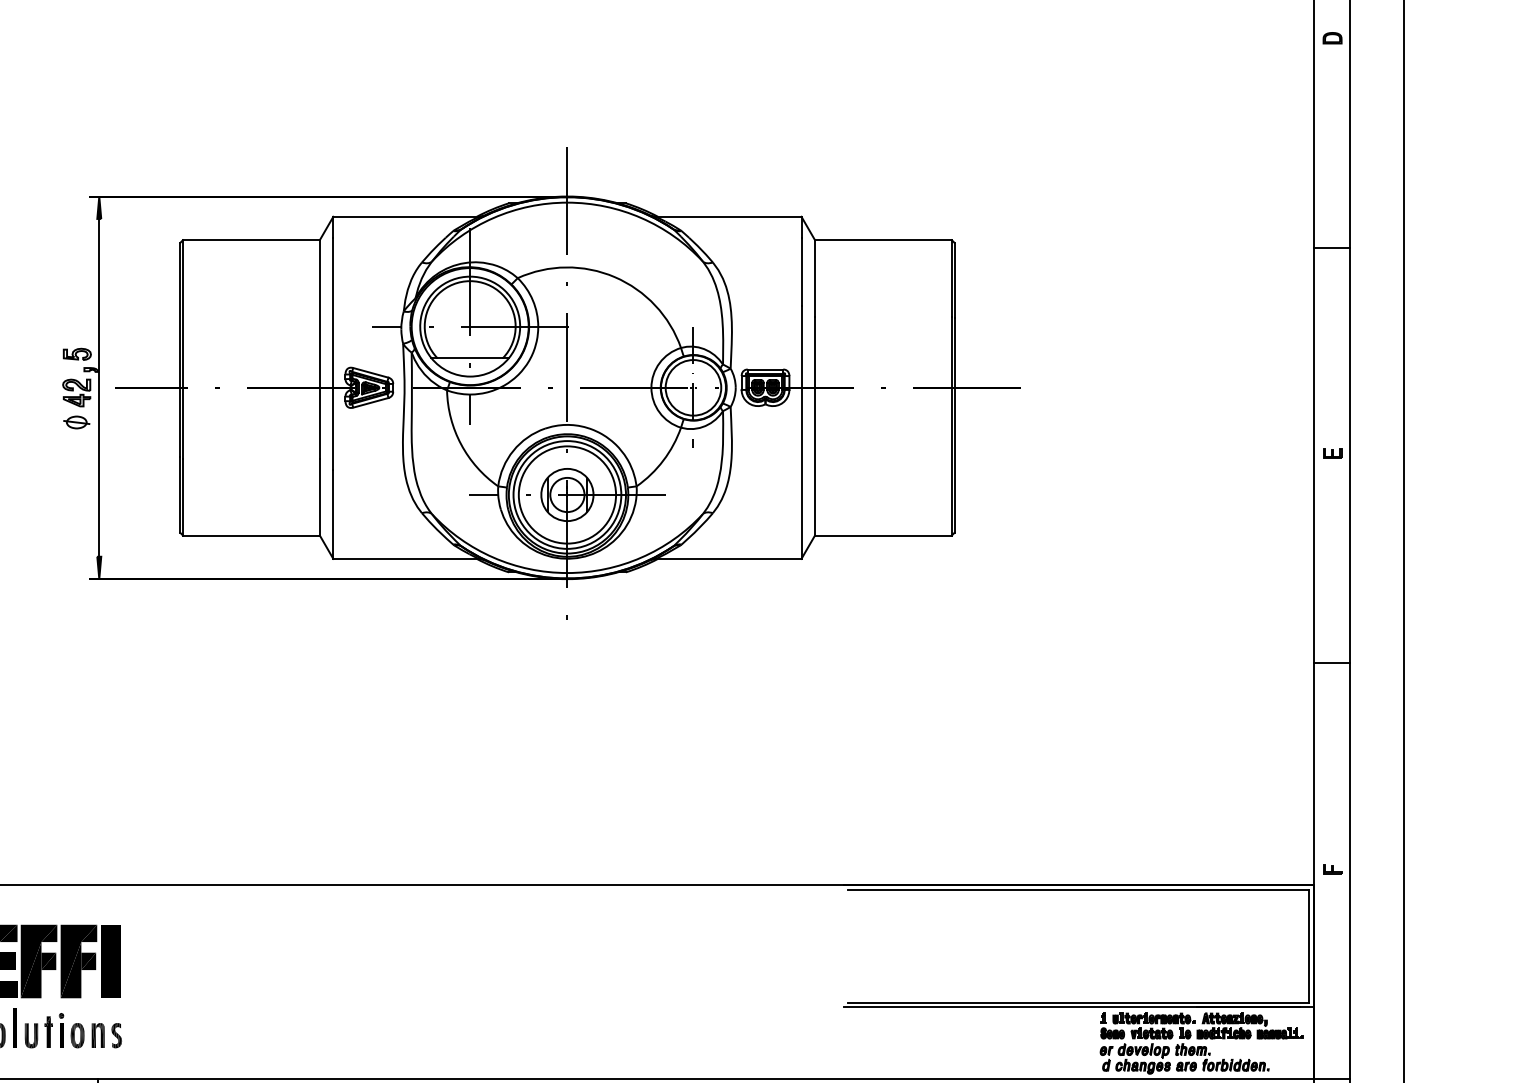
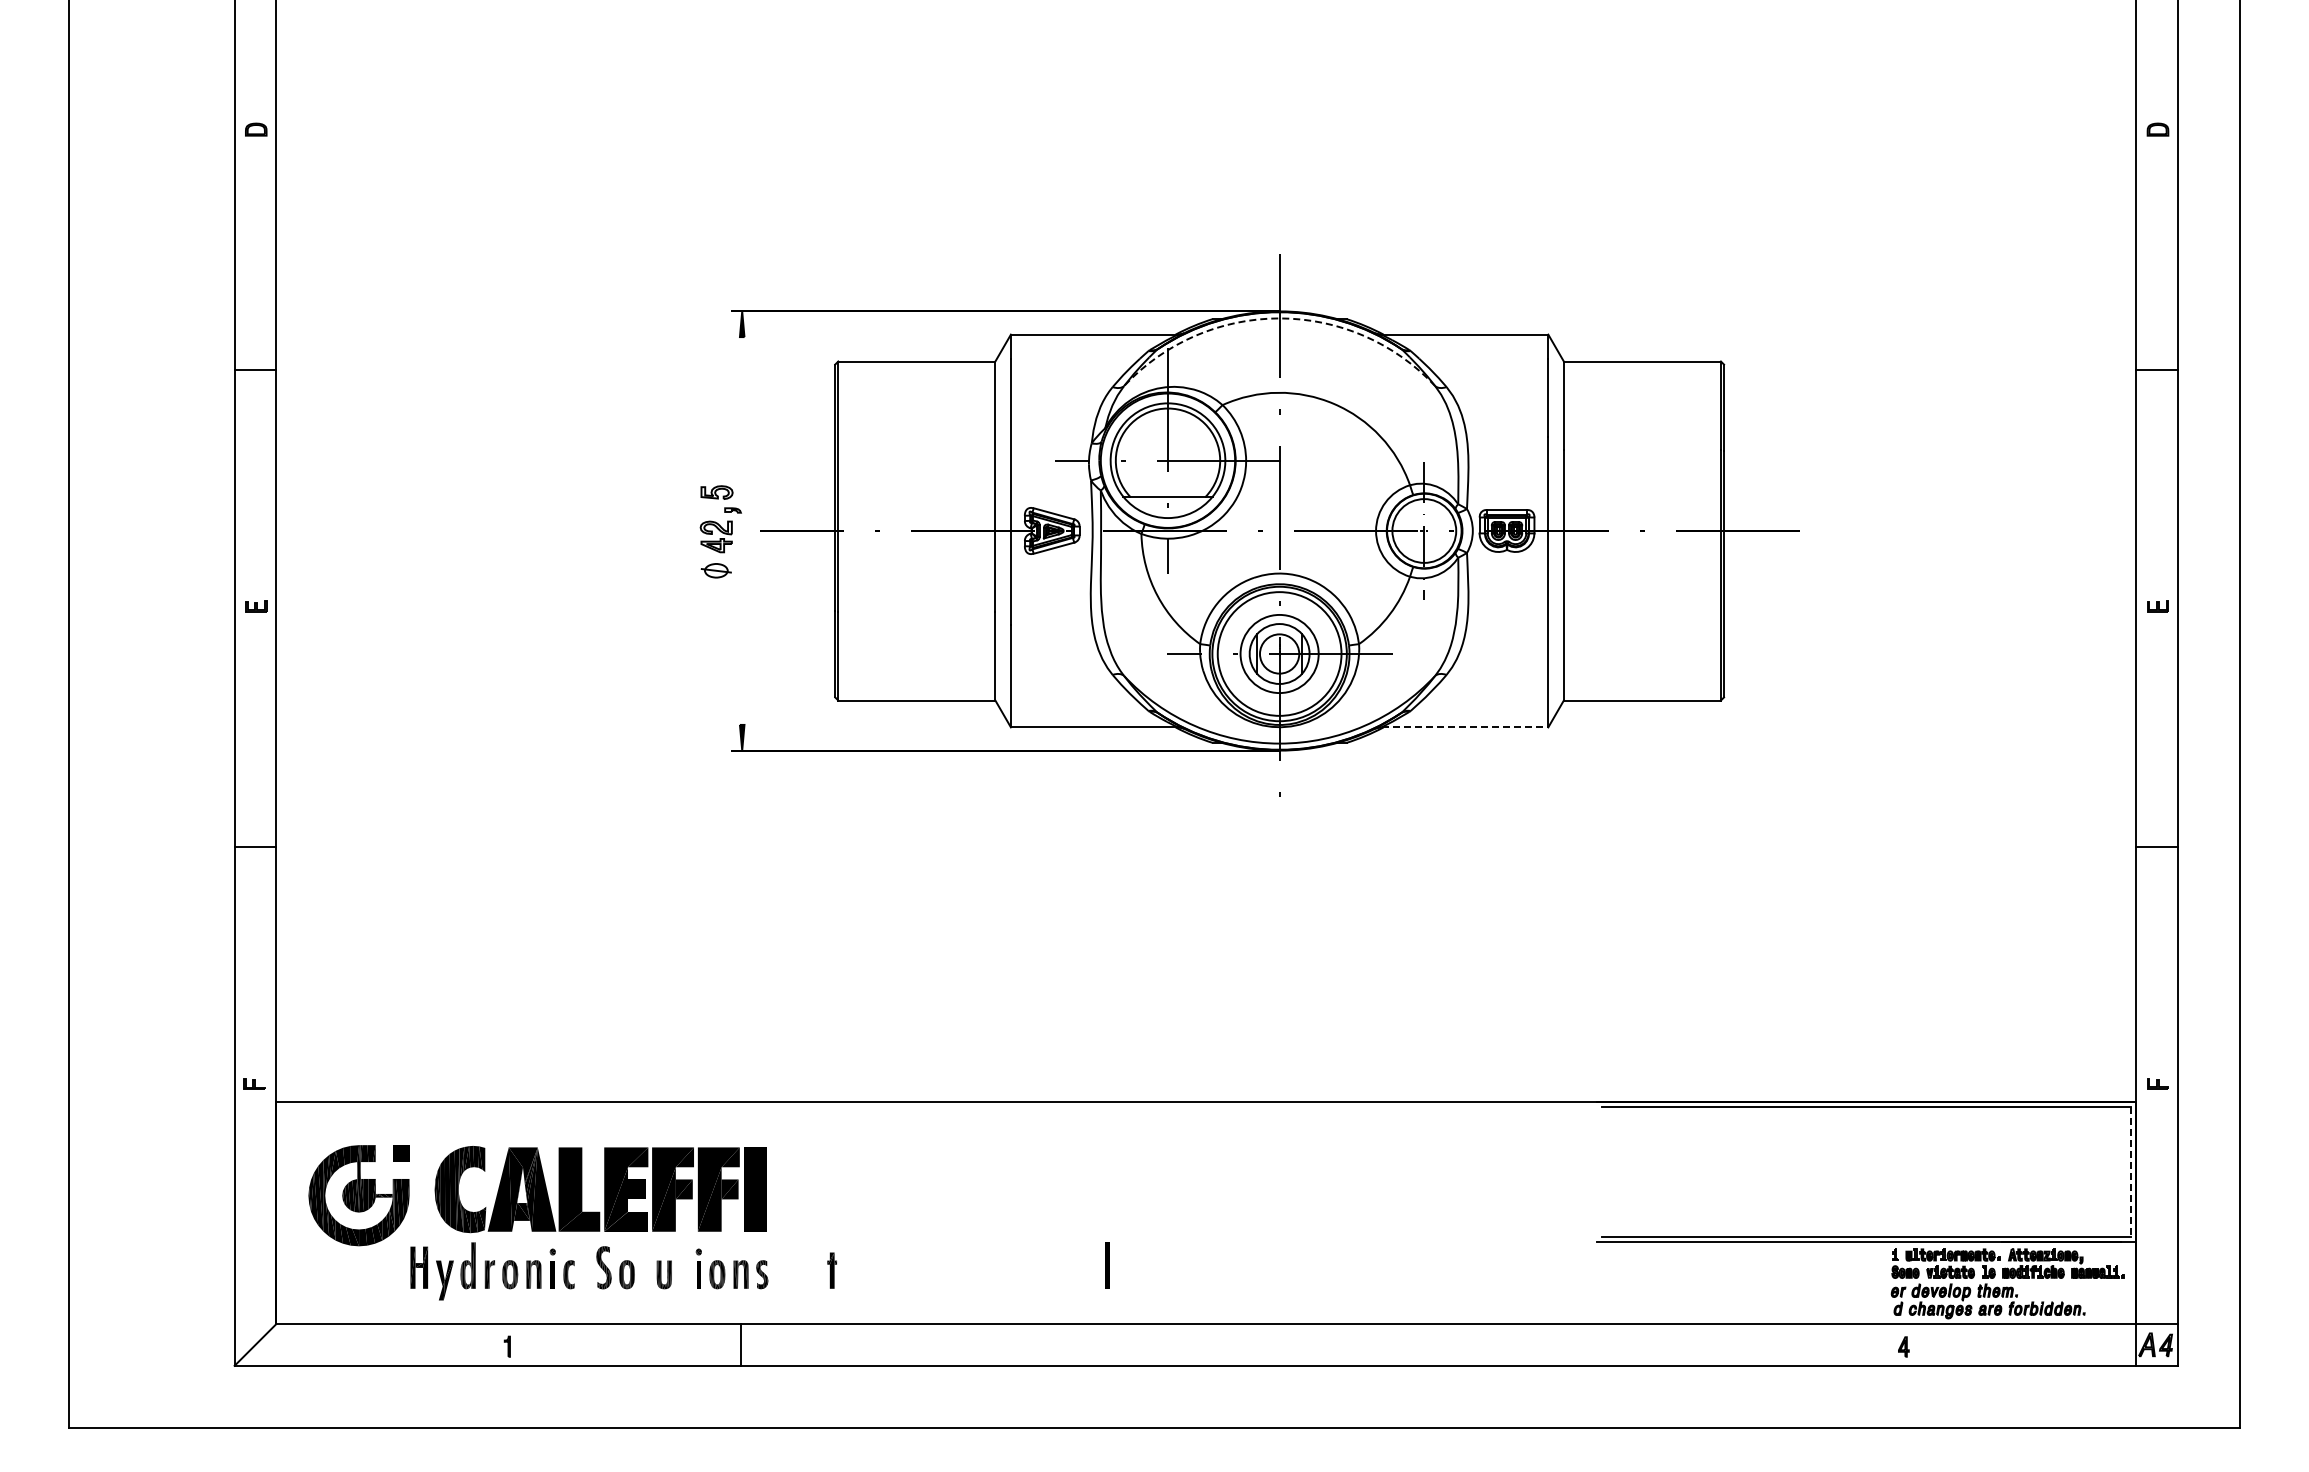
arc: (567, 202) -> (1279, 318), solid -> dashed
line: (99, 387) -> (742, 530), removed
circle: (567, 494) -> (1279, 653), size x0.7
line: (729, 559) -> (1465, 727), solid -> dashed
line: (1309, 946) -> (2131, 1172), solid -> dashed
line: (15, 1027) -> (1107, 1265), moved
part: (48, 1032) -> (831, 1270), moved

